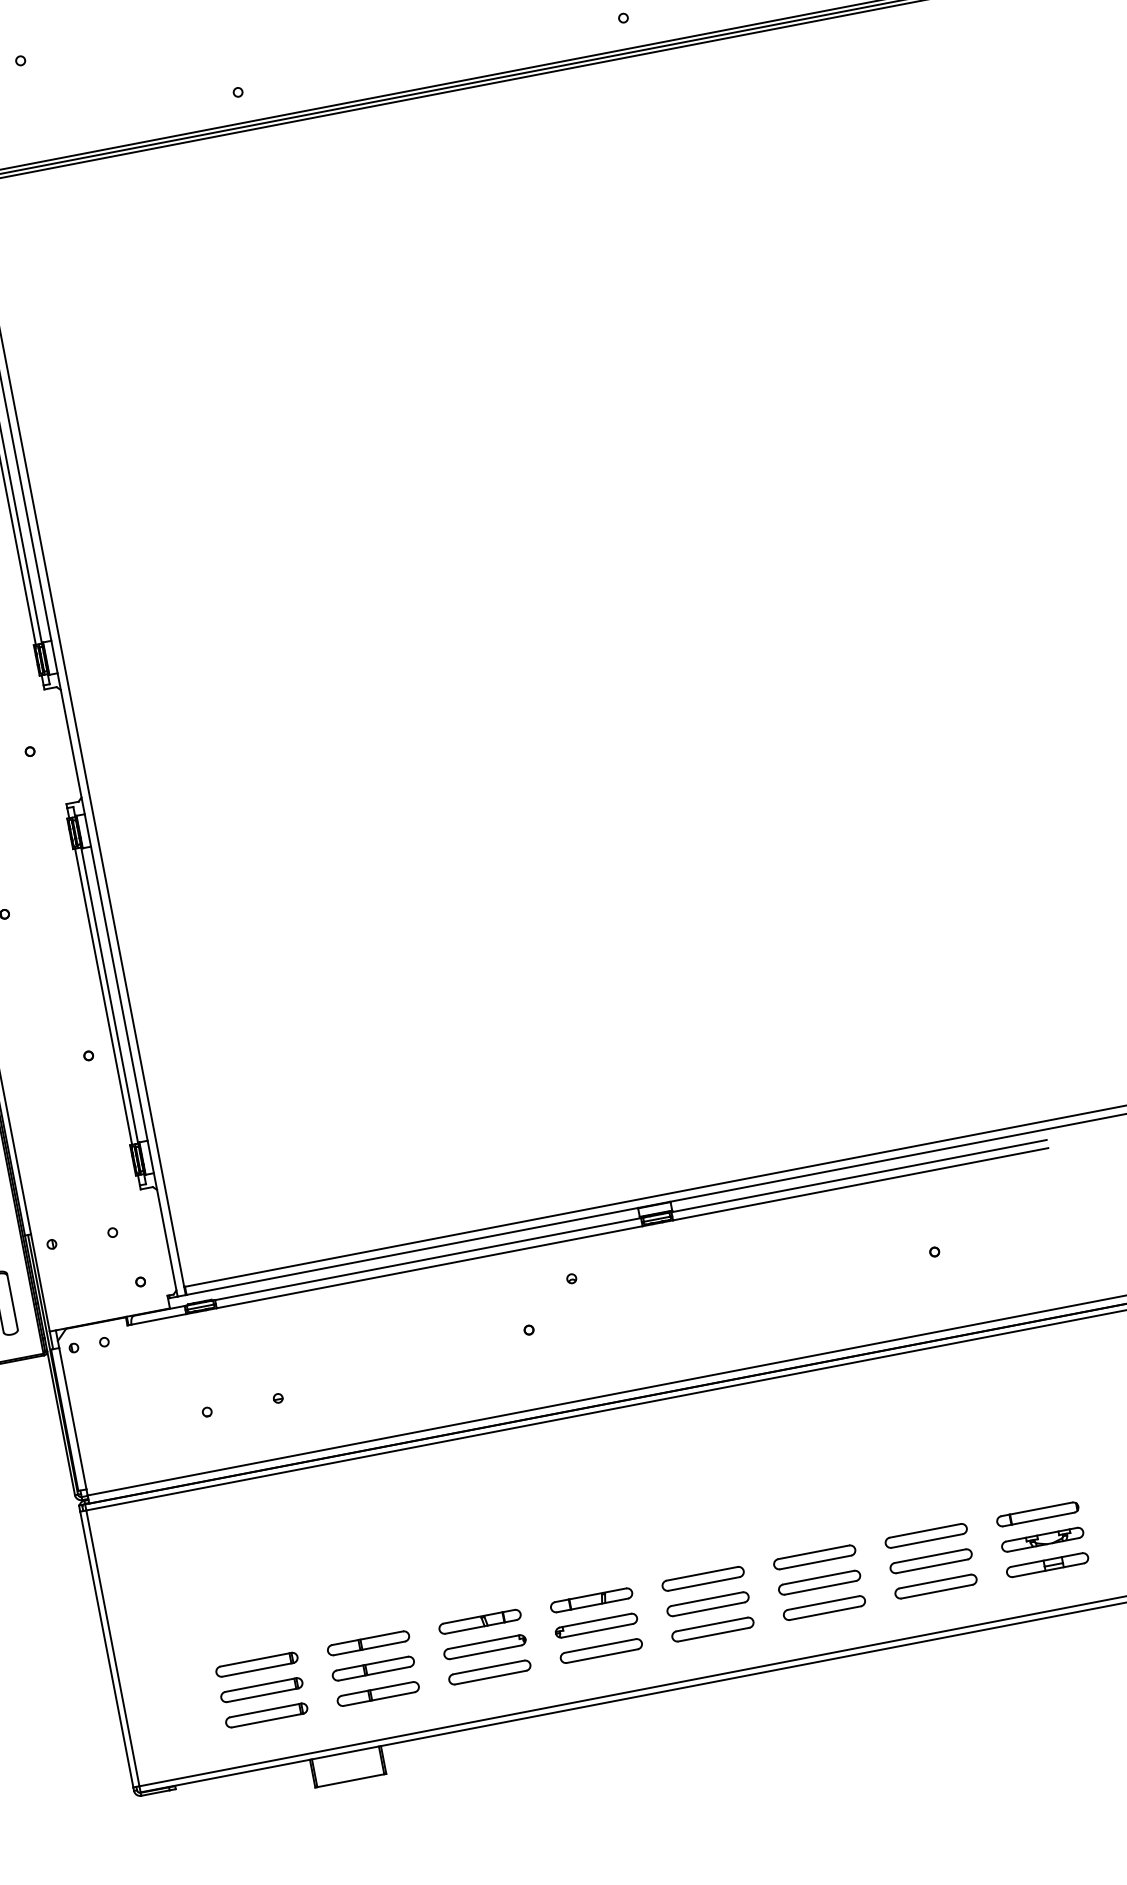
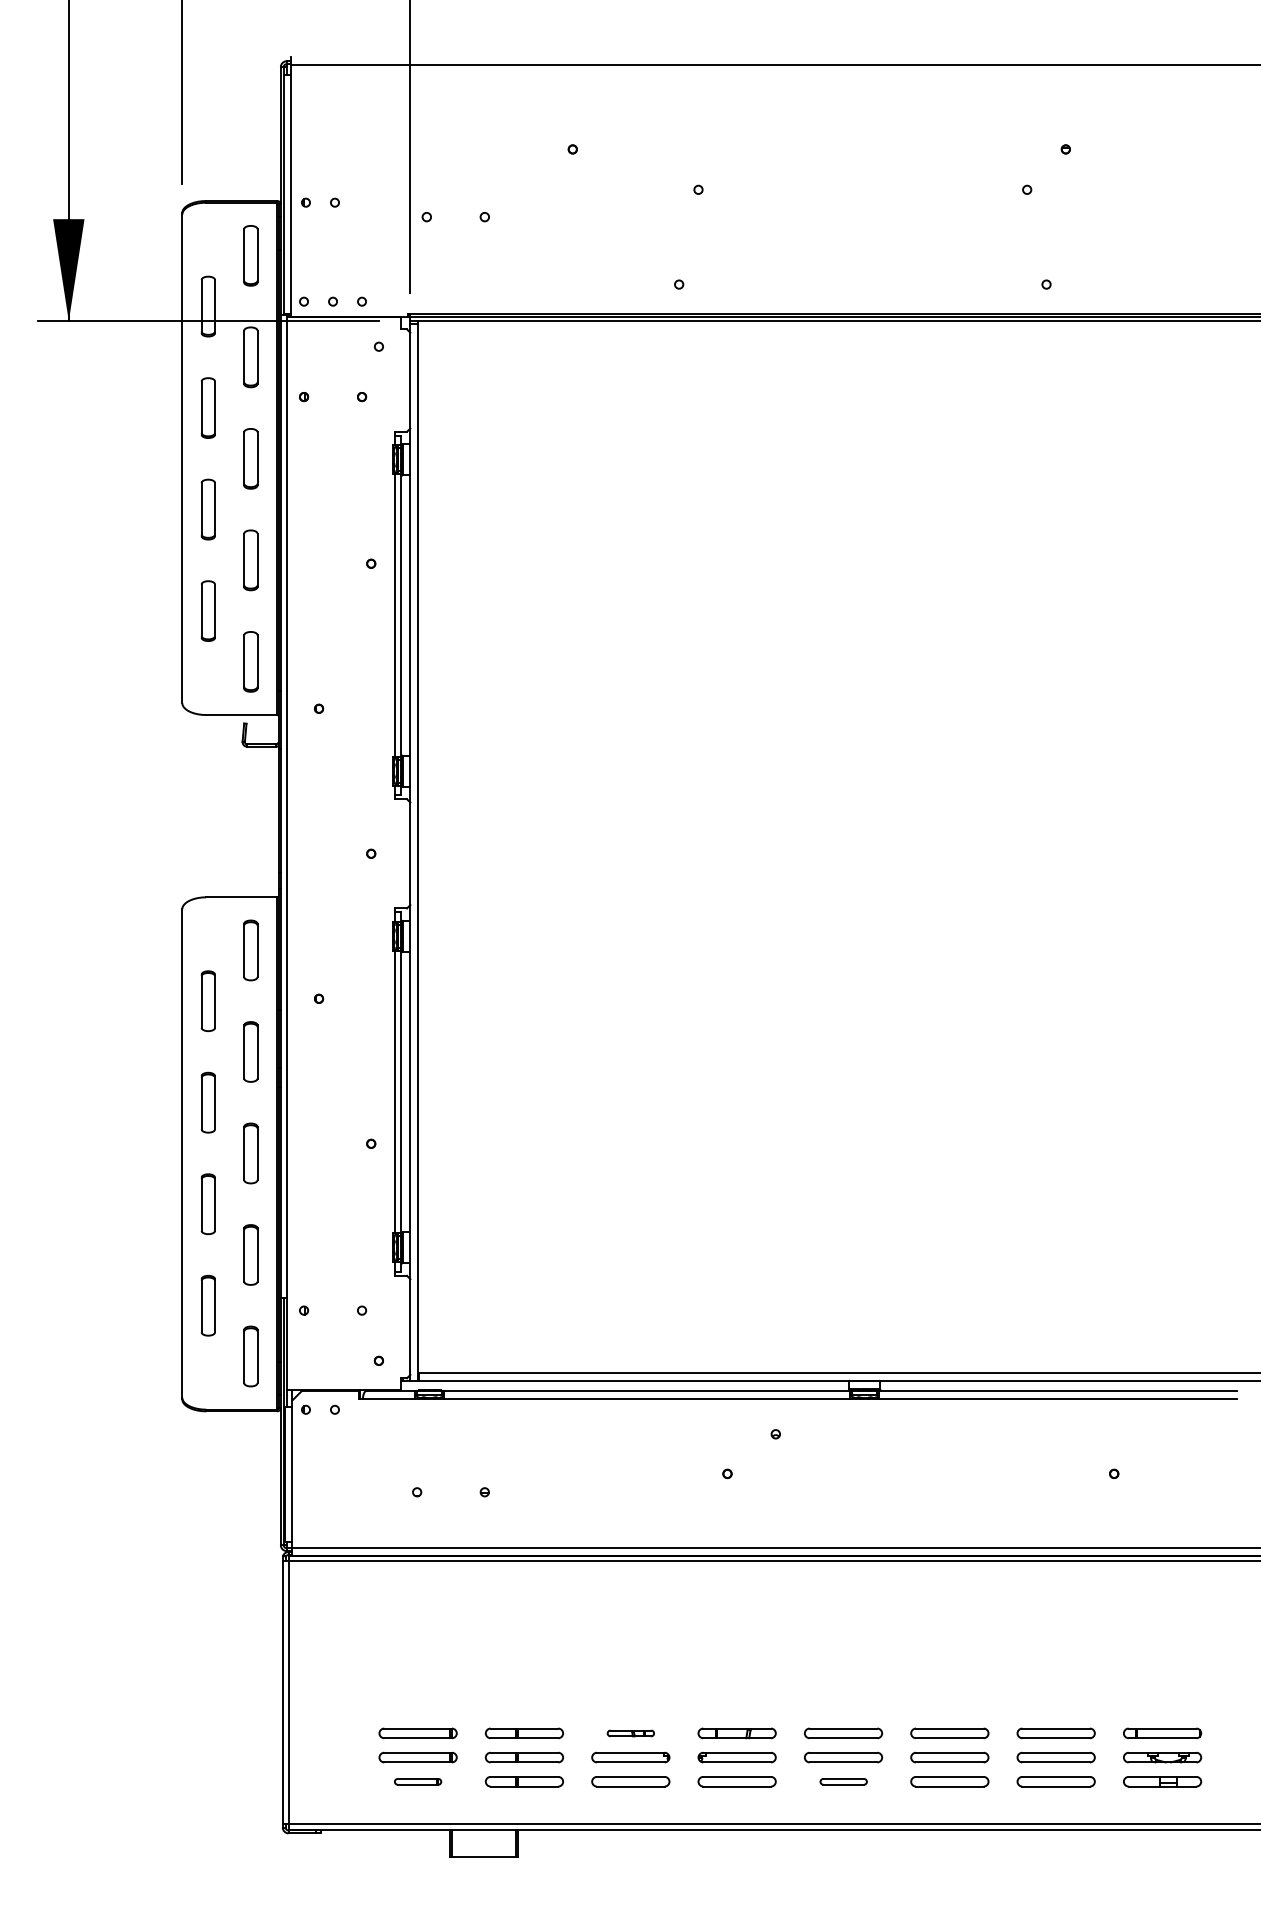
part: (479, 1622) -> (630, 1733), size x0.6
part: (712, 1629) -> (843, 1781), size x0.6
part: (266, 1715) -> (417, 1781), size x0.6

